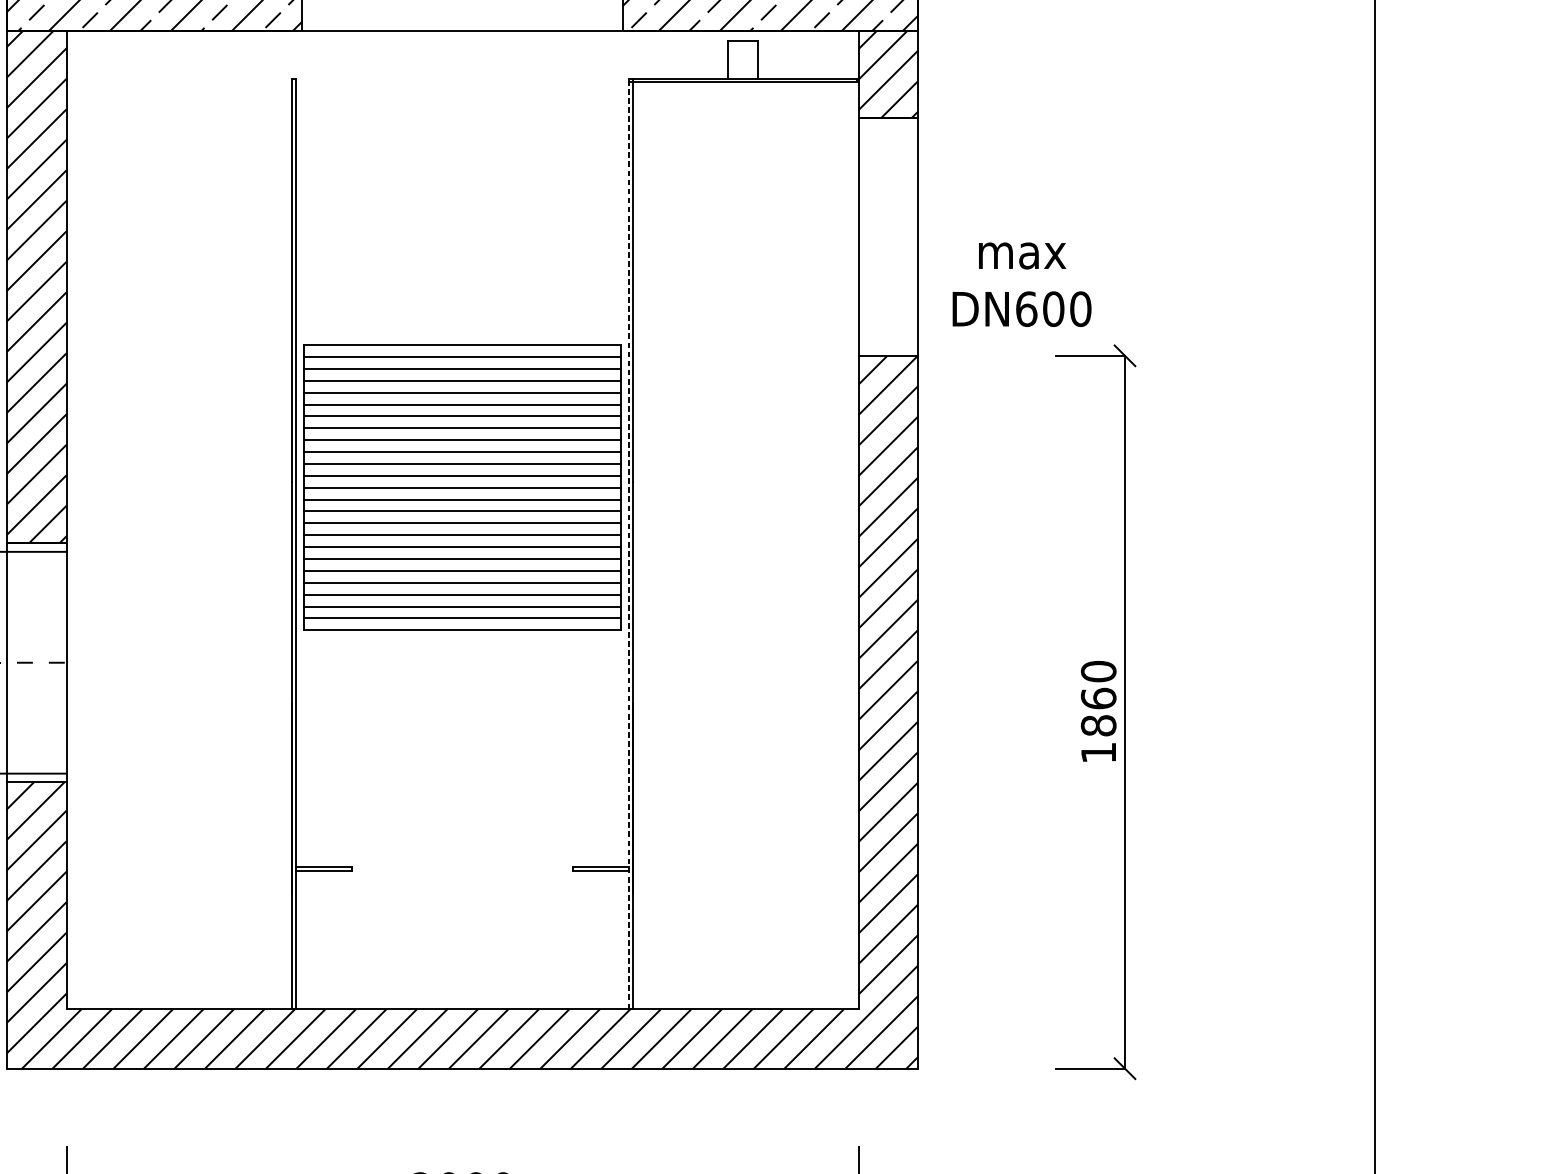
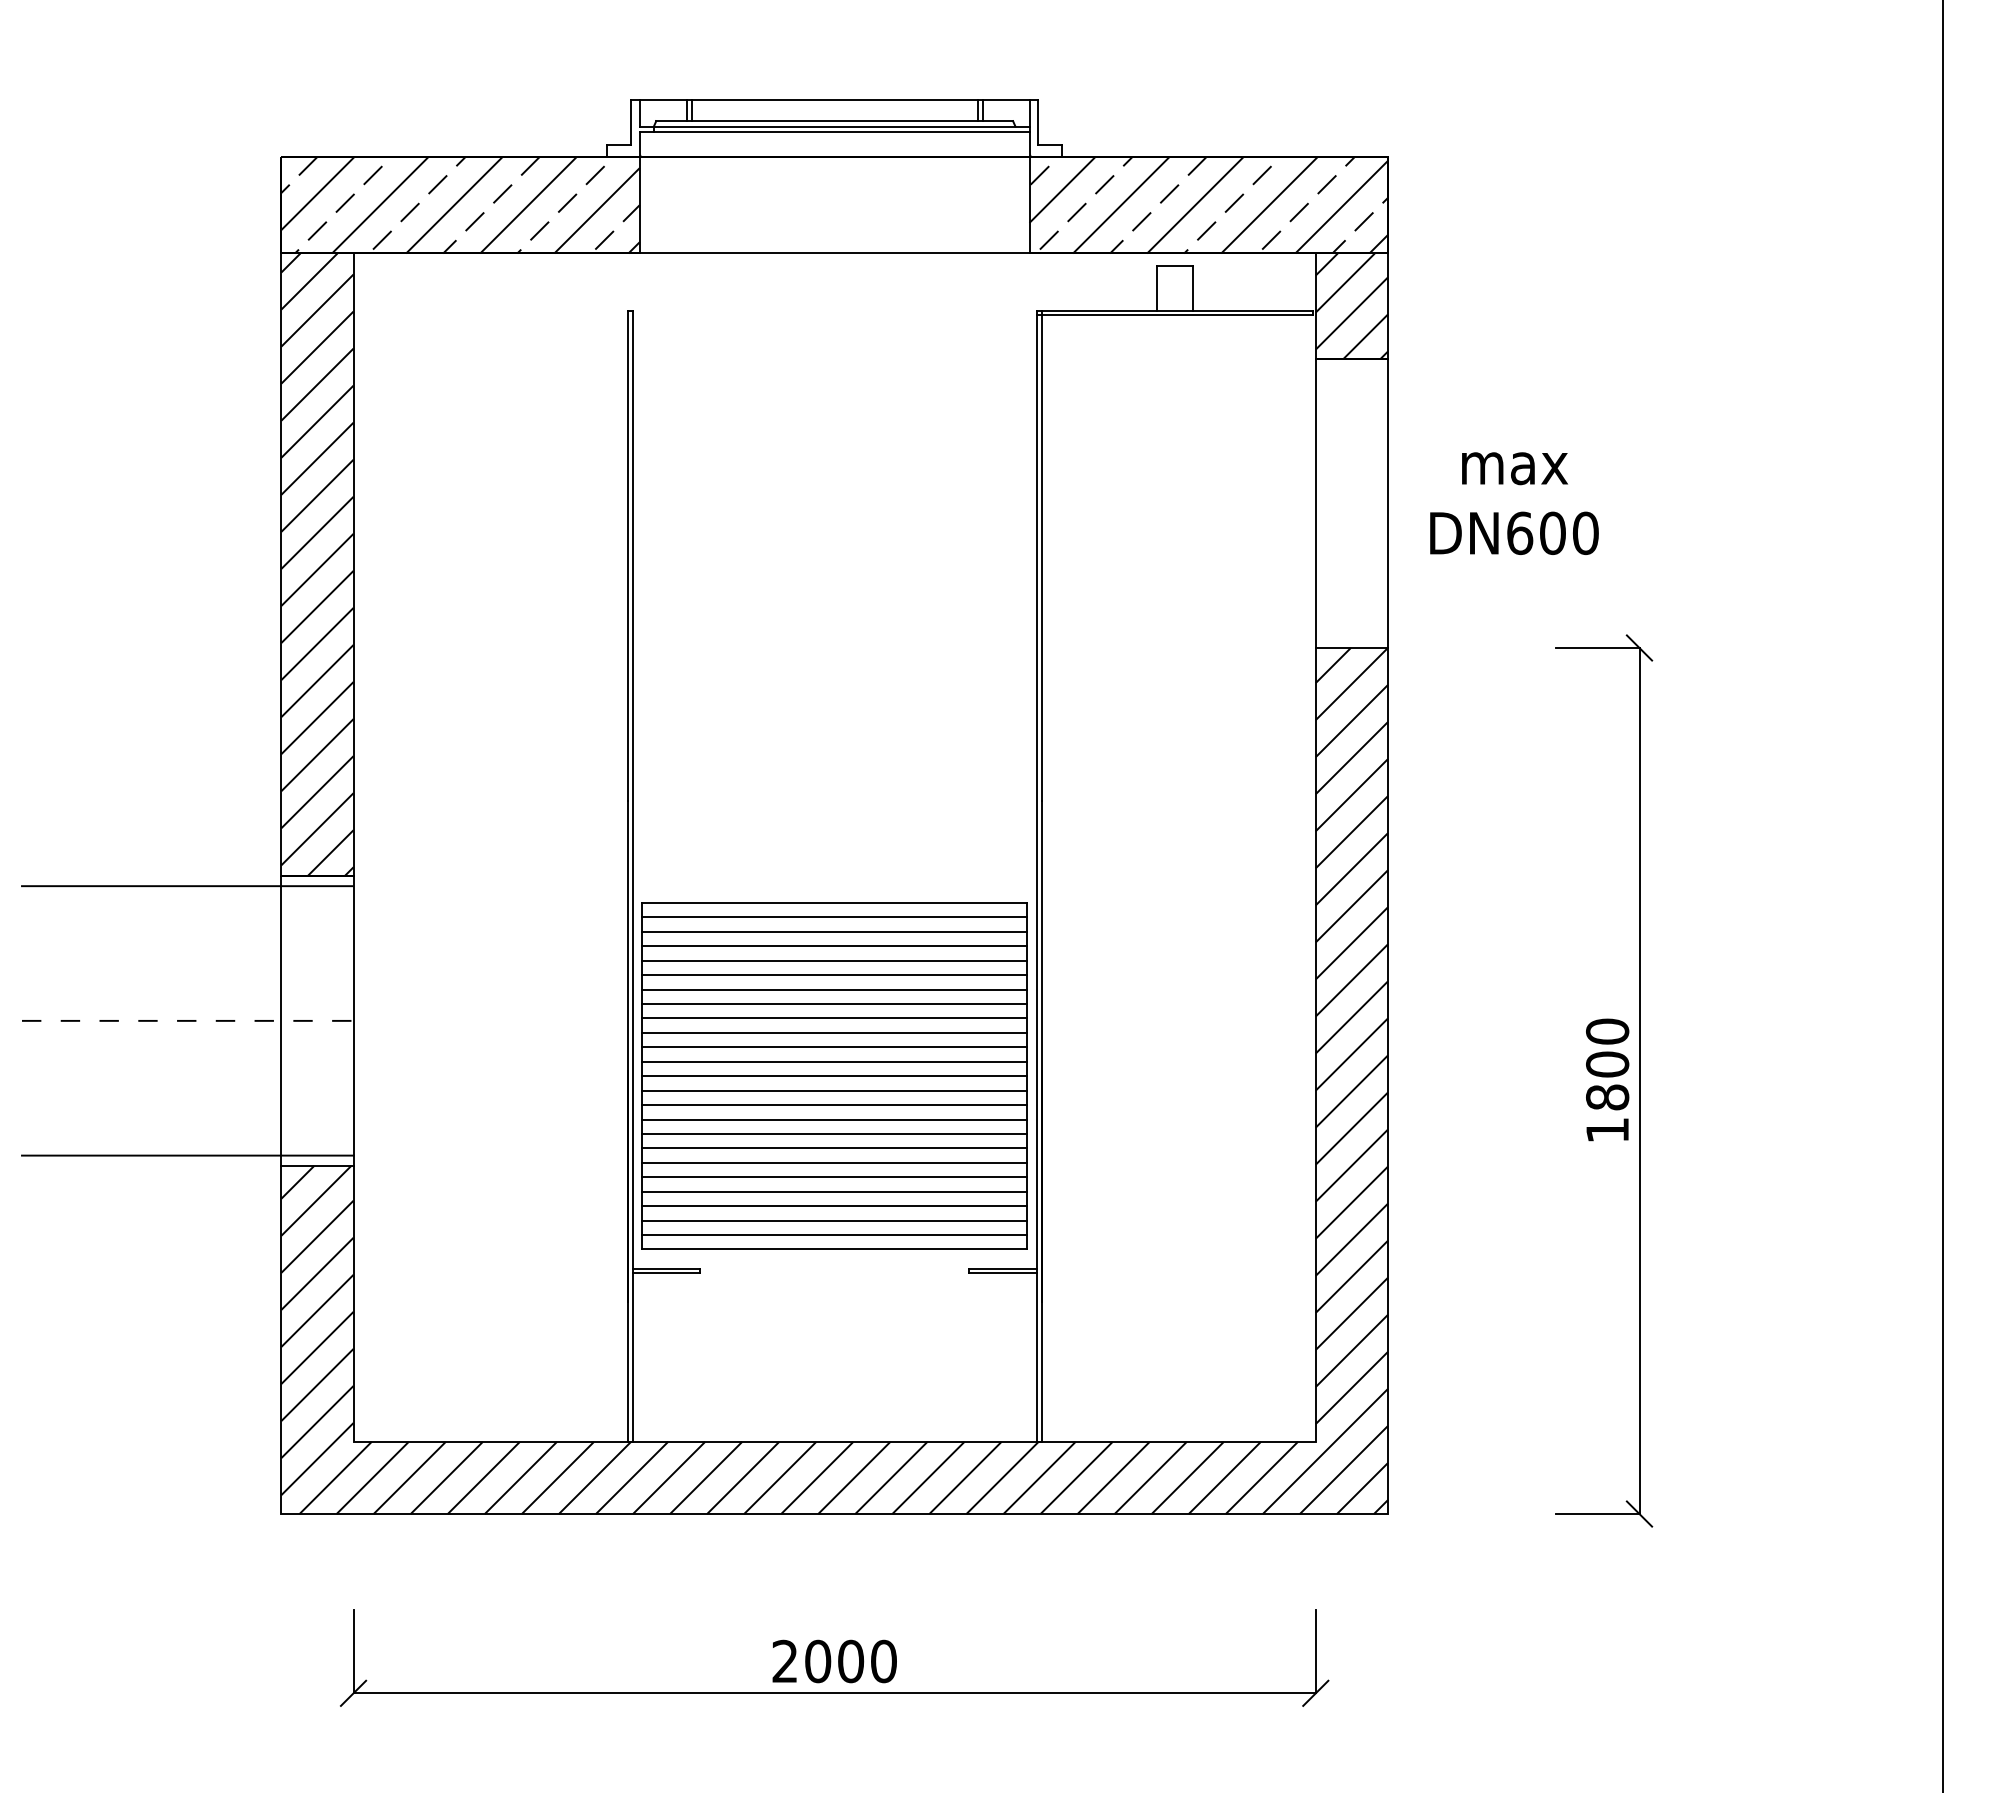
text: (1022, 284) -> (1514, 503), moved
part: (462, 487) -> (834, 1075), moved
line: (628, 543) -> (1036, 876), dashed -> solid
text: (1098, 698) -> (1607, 1064), 1860 -> 1800

